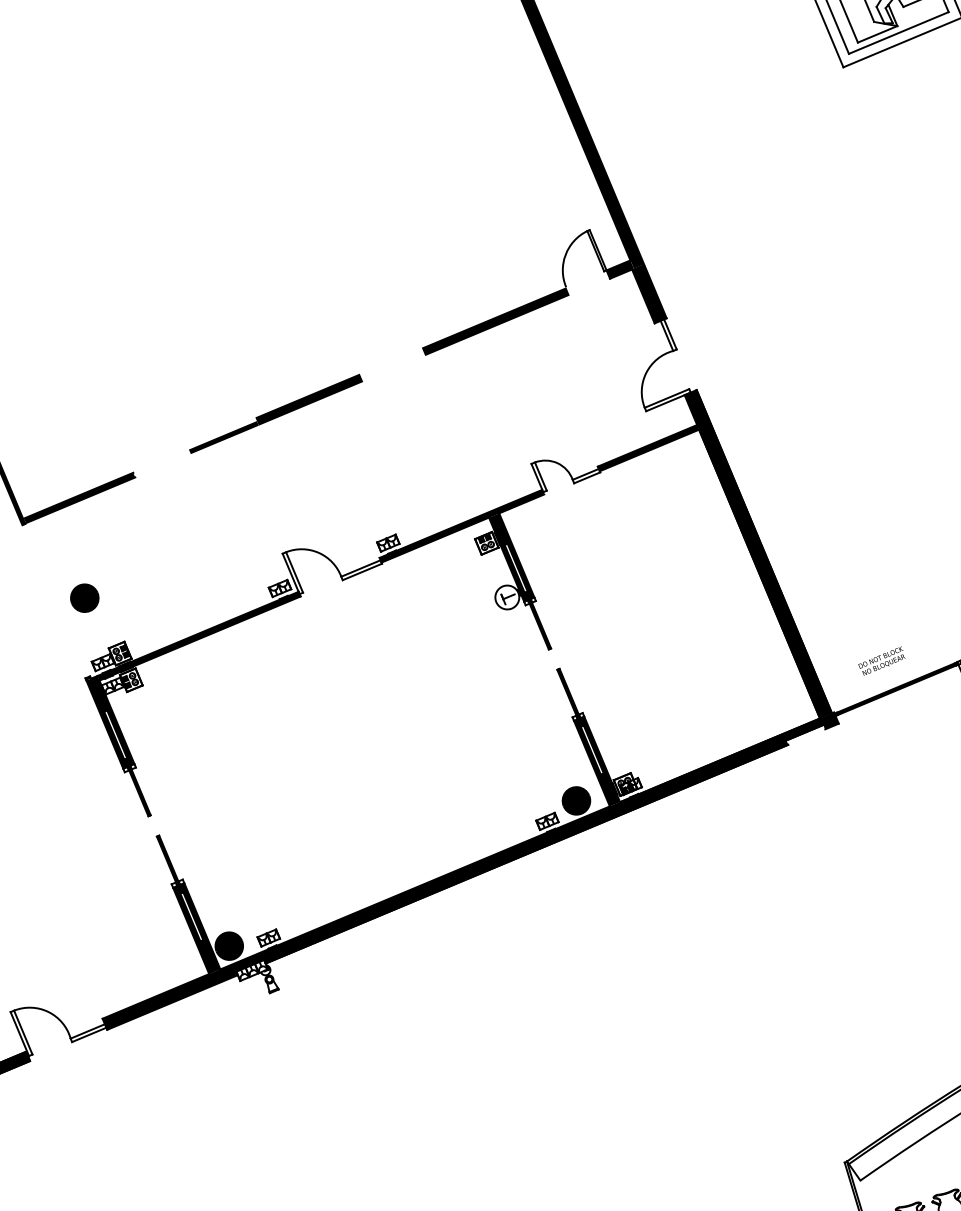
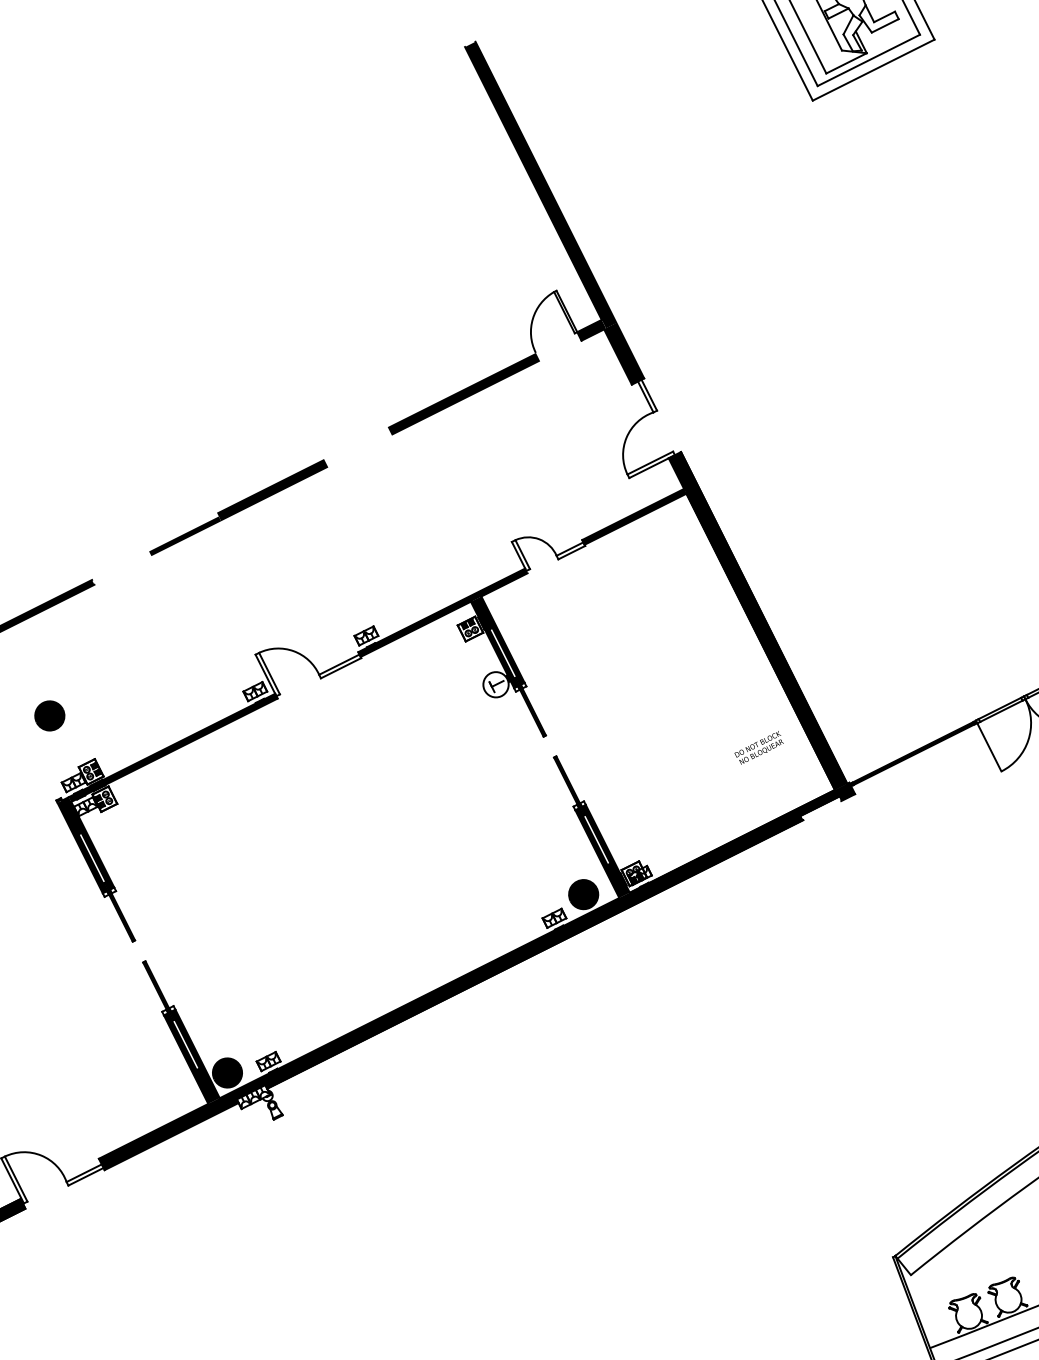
text: (881, 660) -> (758, 747), moved

